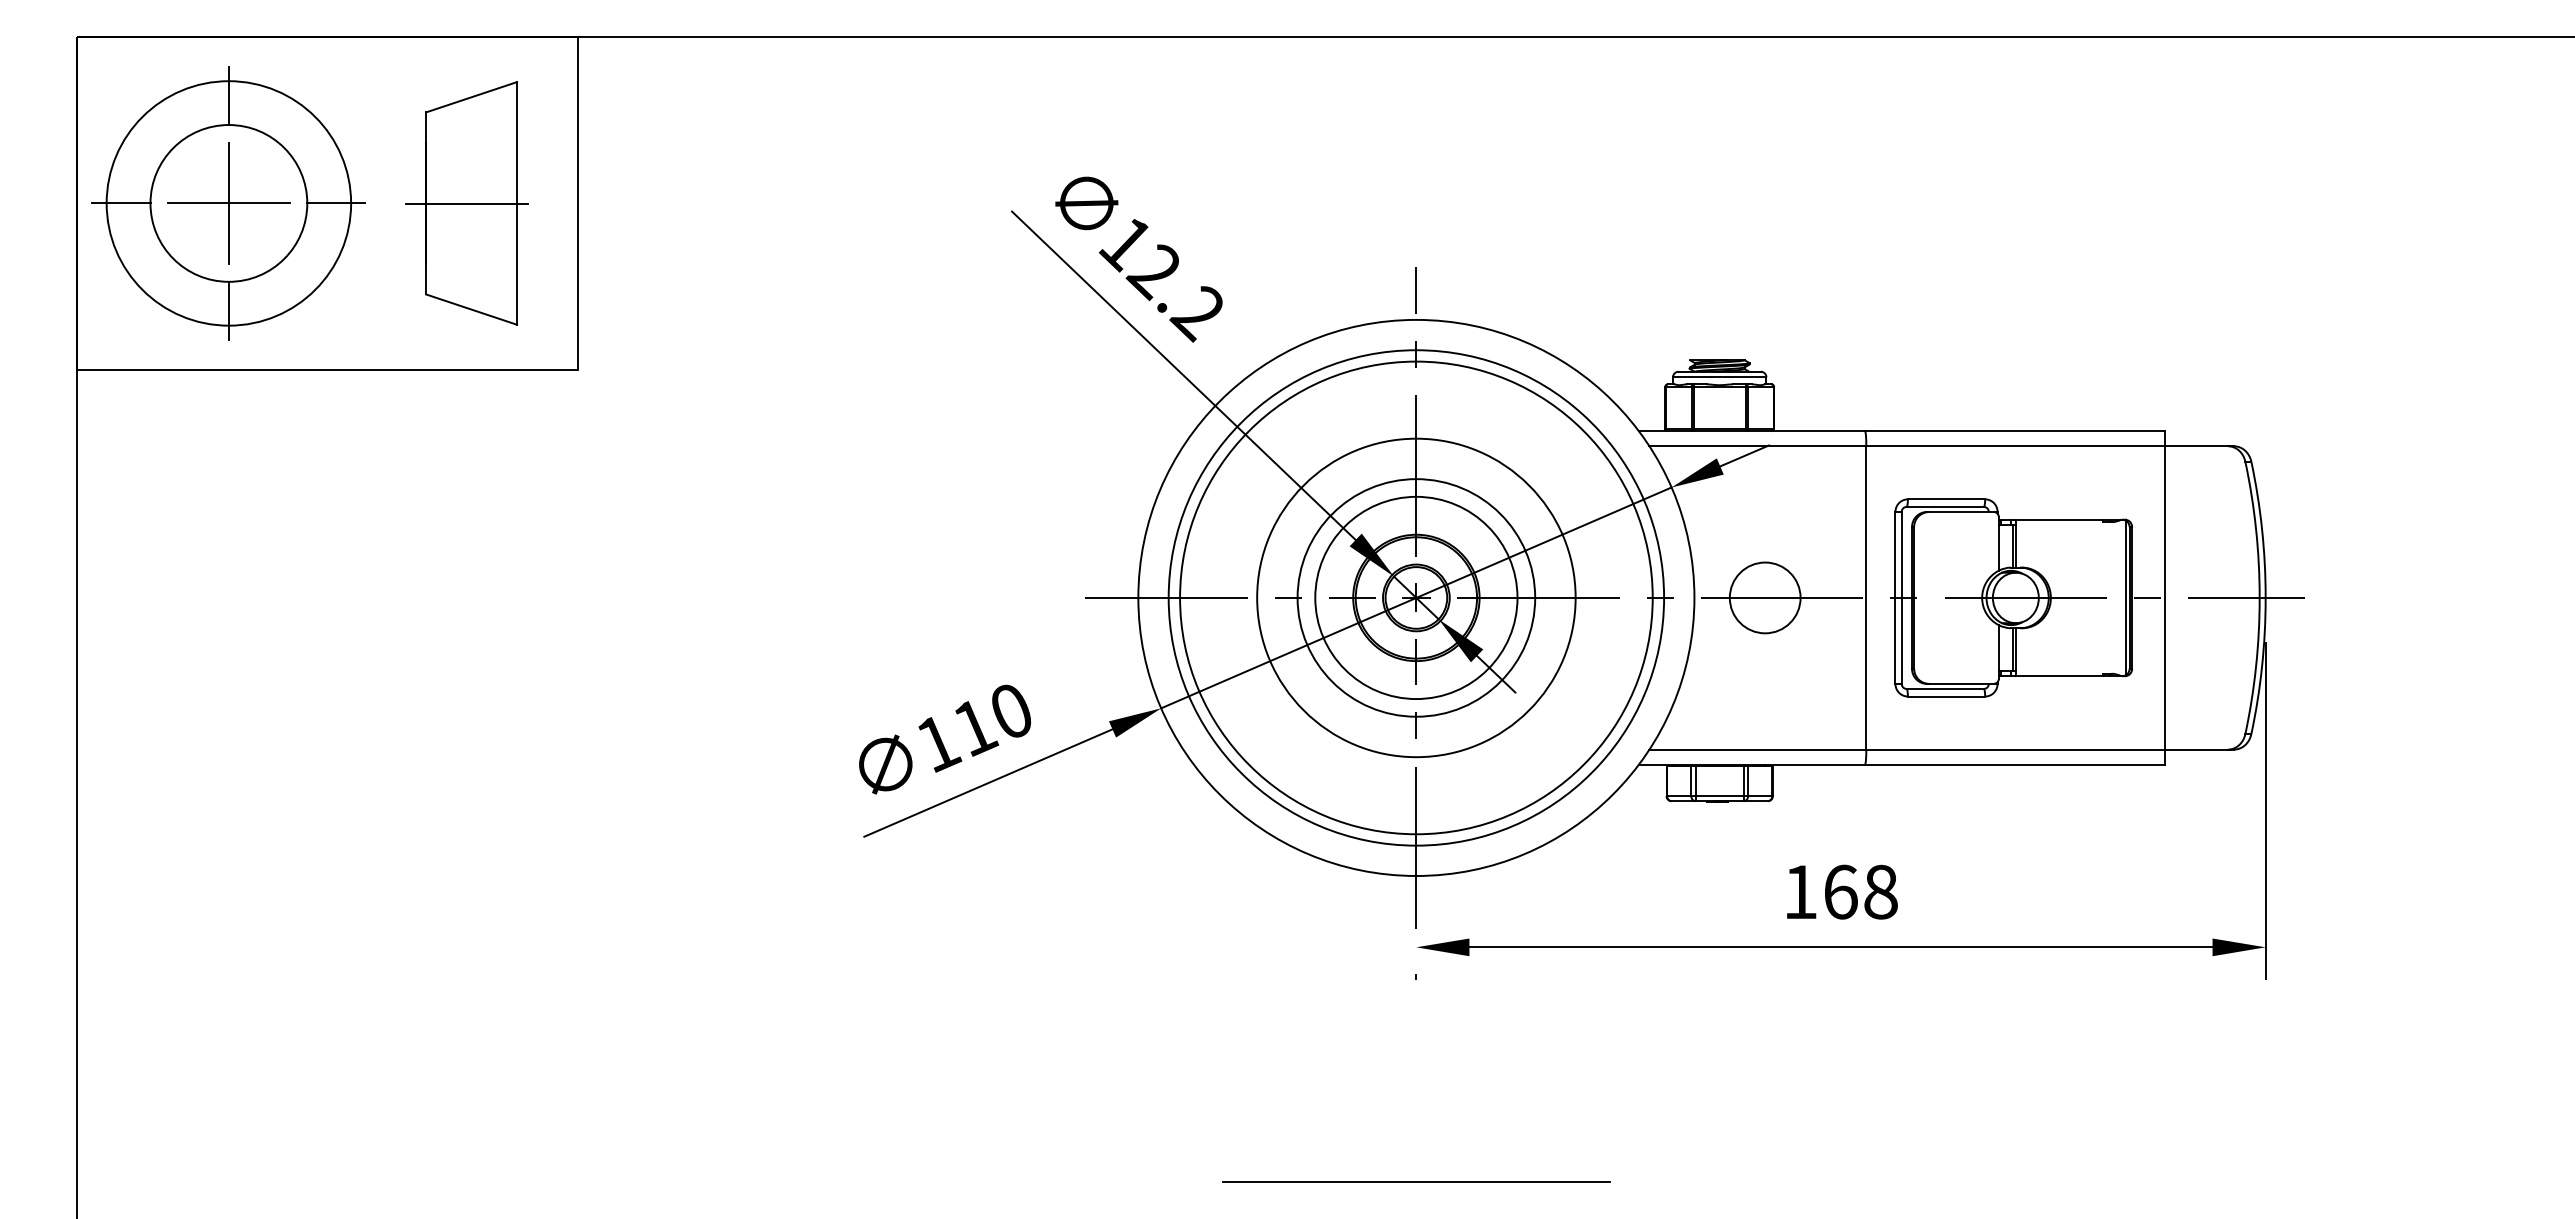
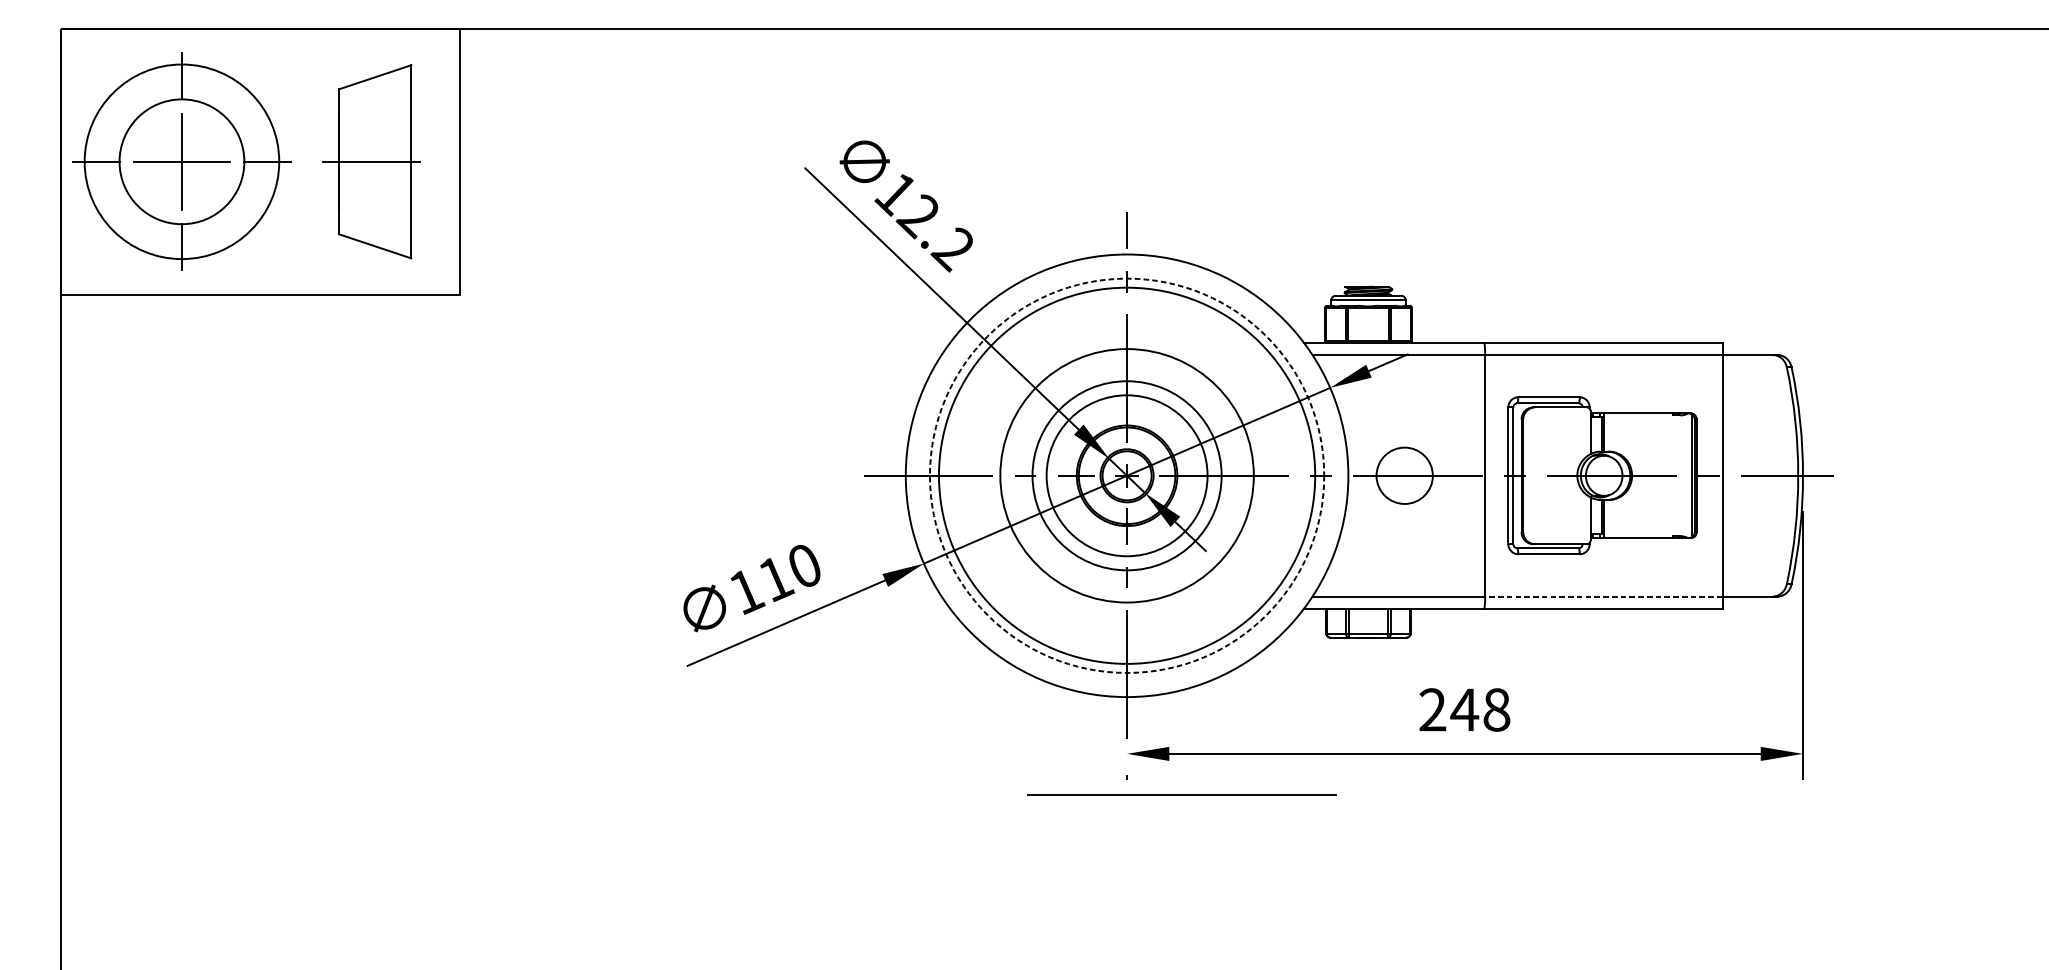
circle: (1416, 597) -> (1127, 475), solid -> dashed
line: (2014, 749) -> (1603, 596), solid -> dashed
text: (1820, 891) -> (1448, 709), 168 -> 248
line: (1416, 1181) -> (1182, 793), moved

